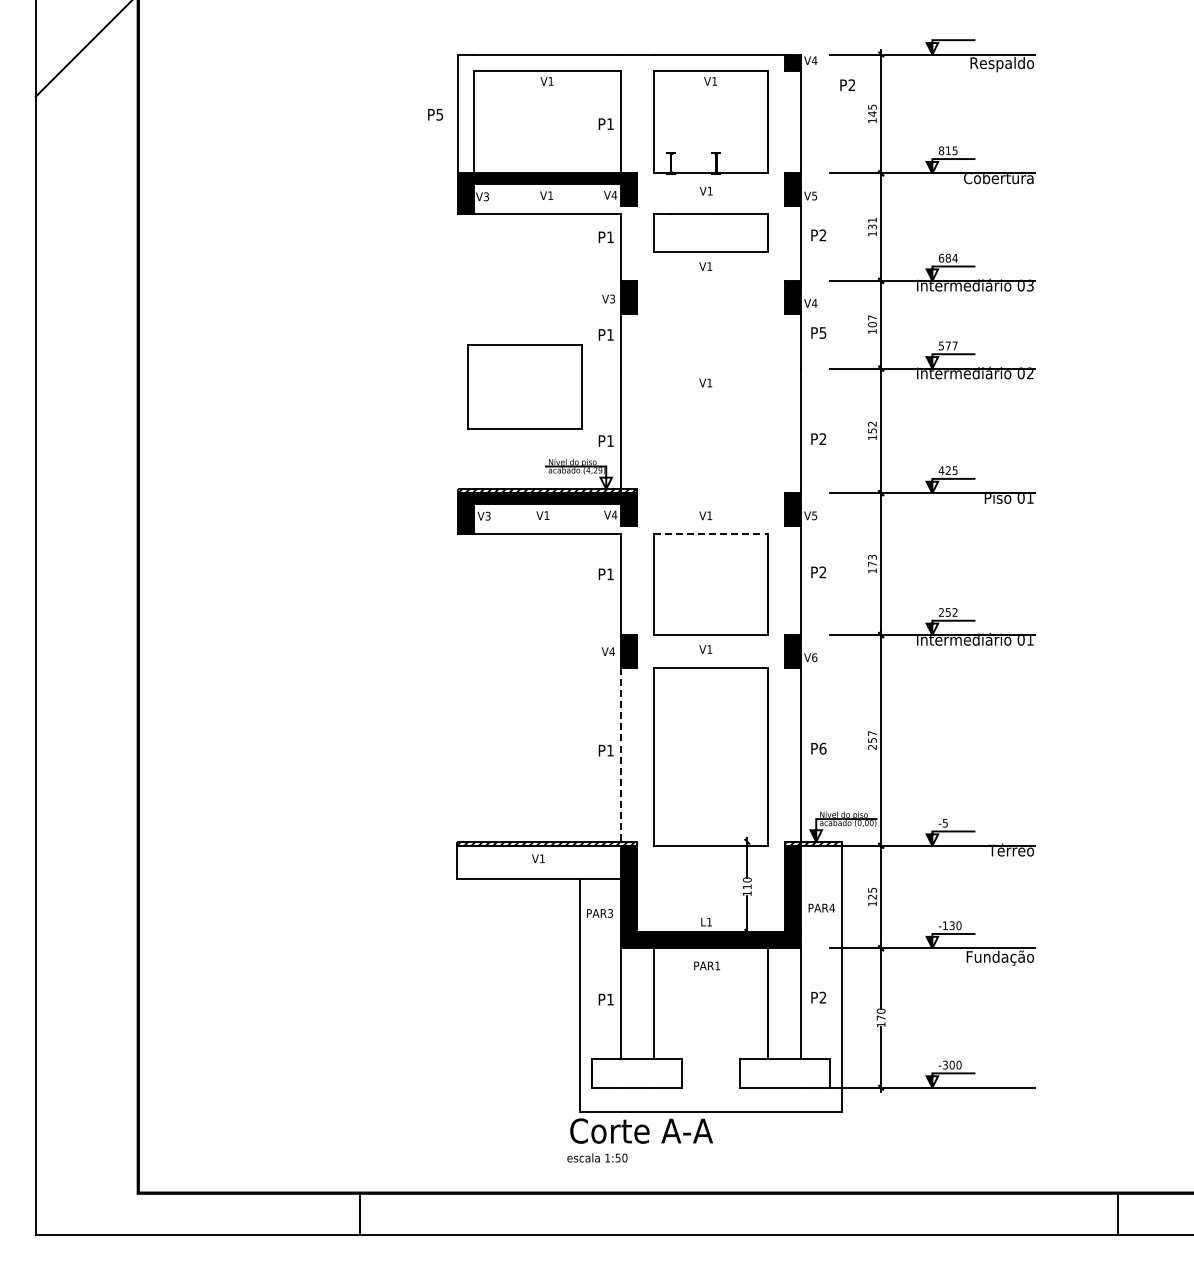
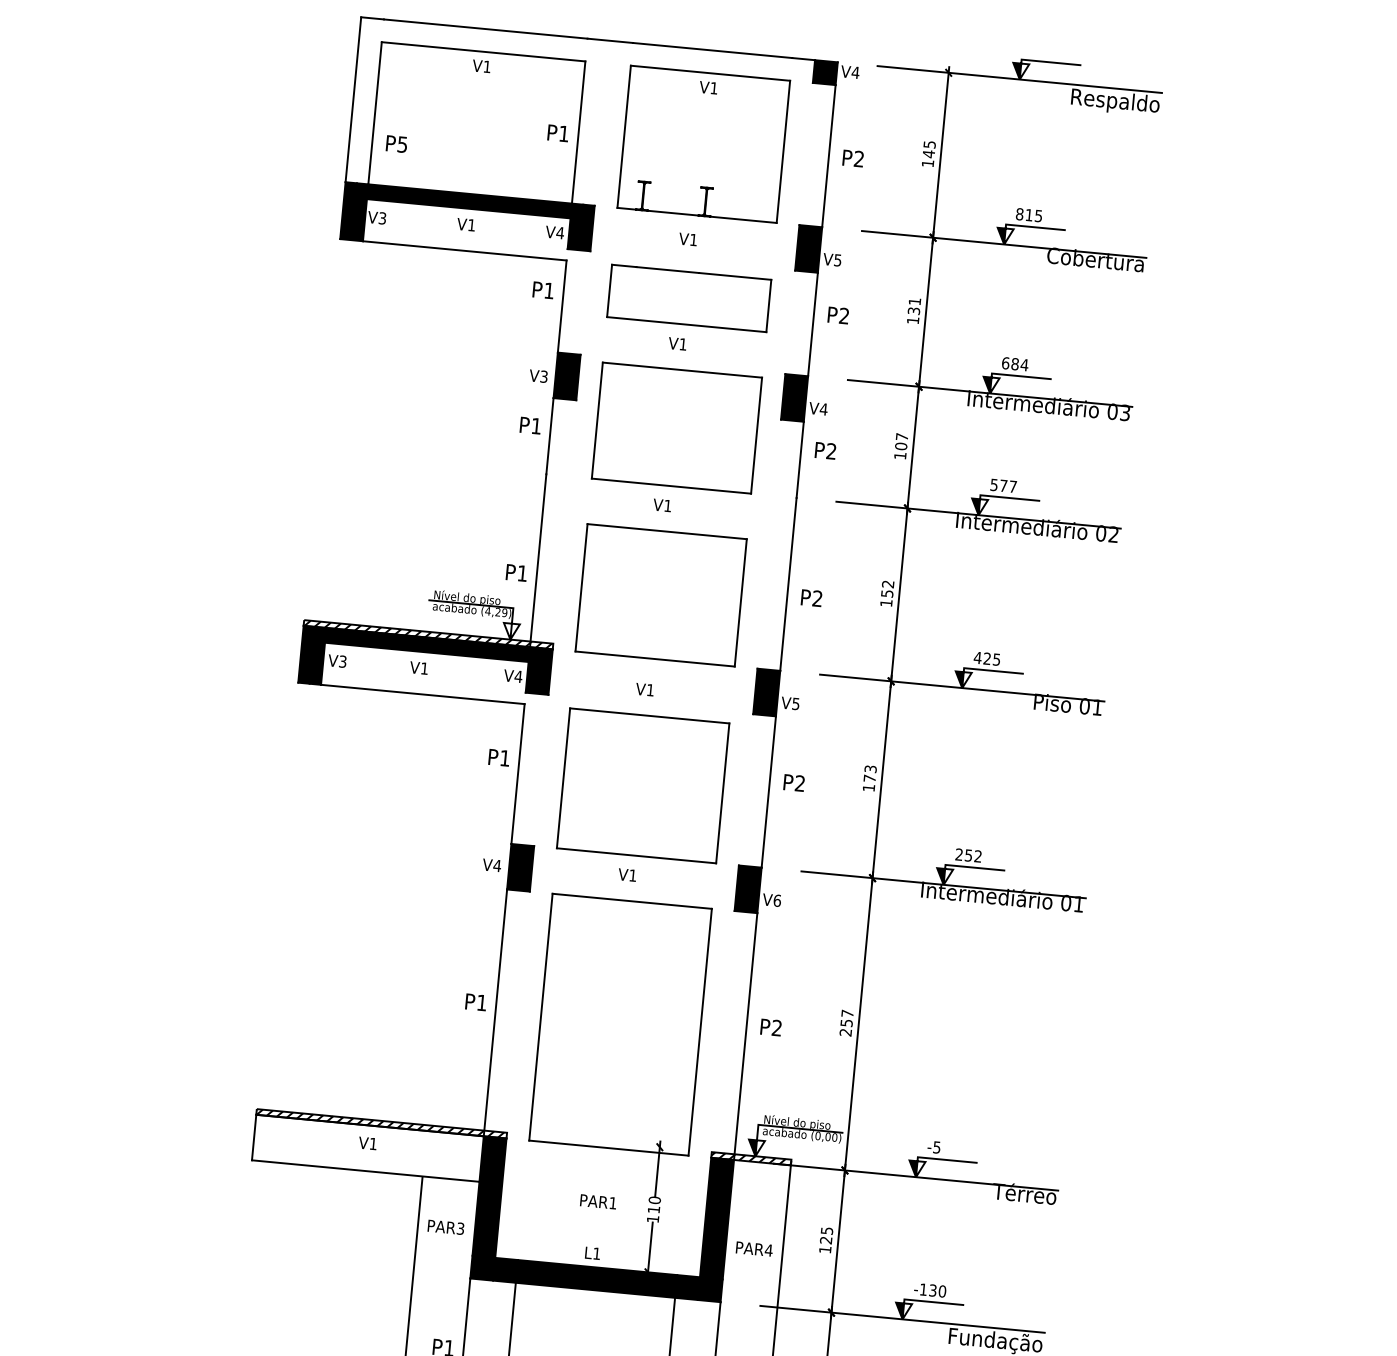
text: (847, 84) -> (853, 157), moved
text: (435, 114) -> (396, 143), moved
text: (822, 332) -> (830, 450), P5 -> P2
part: (524, 386) -> (676, 427), moved
part: (710, 446) -> (660, 594), added
line: (711, 534) -> (650, 716), dashed -> solid
text: (822, 748) -> (776, 1027), P6 -> P2
line: (620, 756) -> (495, 1012), dashed -> solid
text: (706, 965) -> (597, 1201), moved

